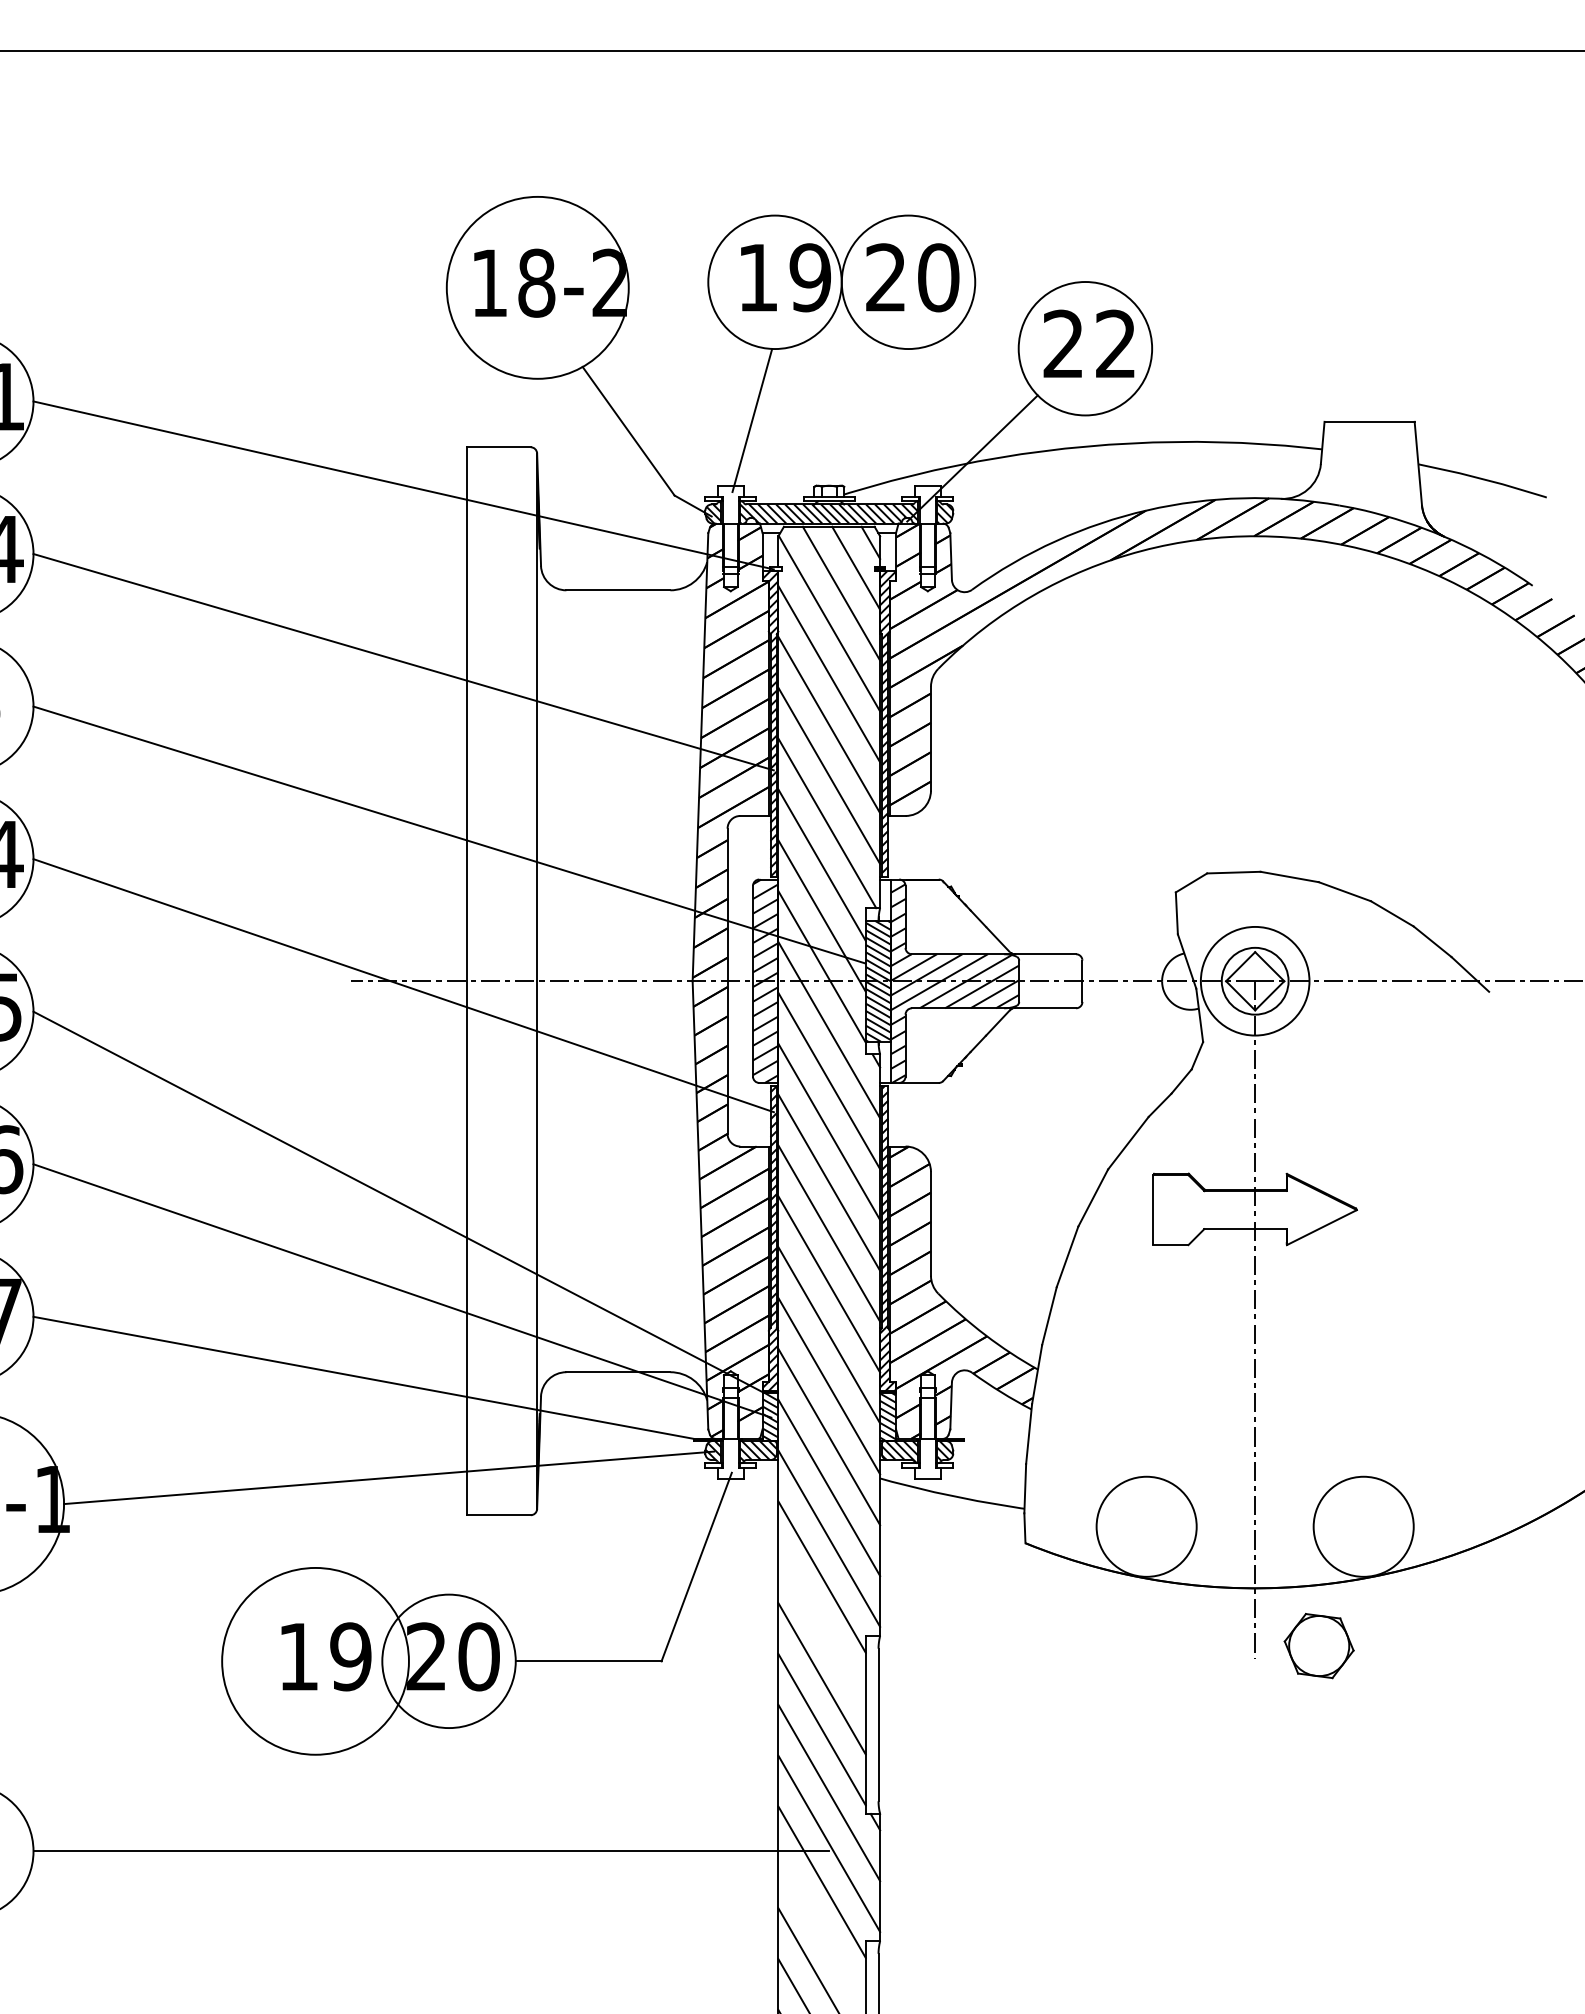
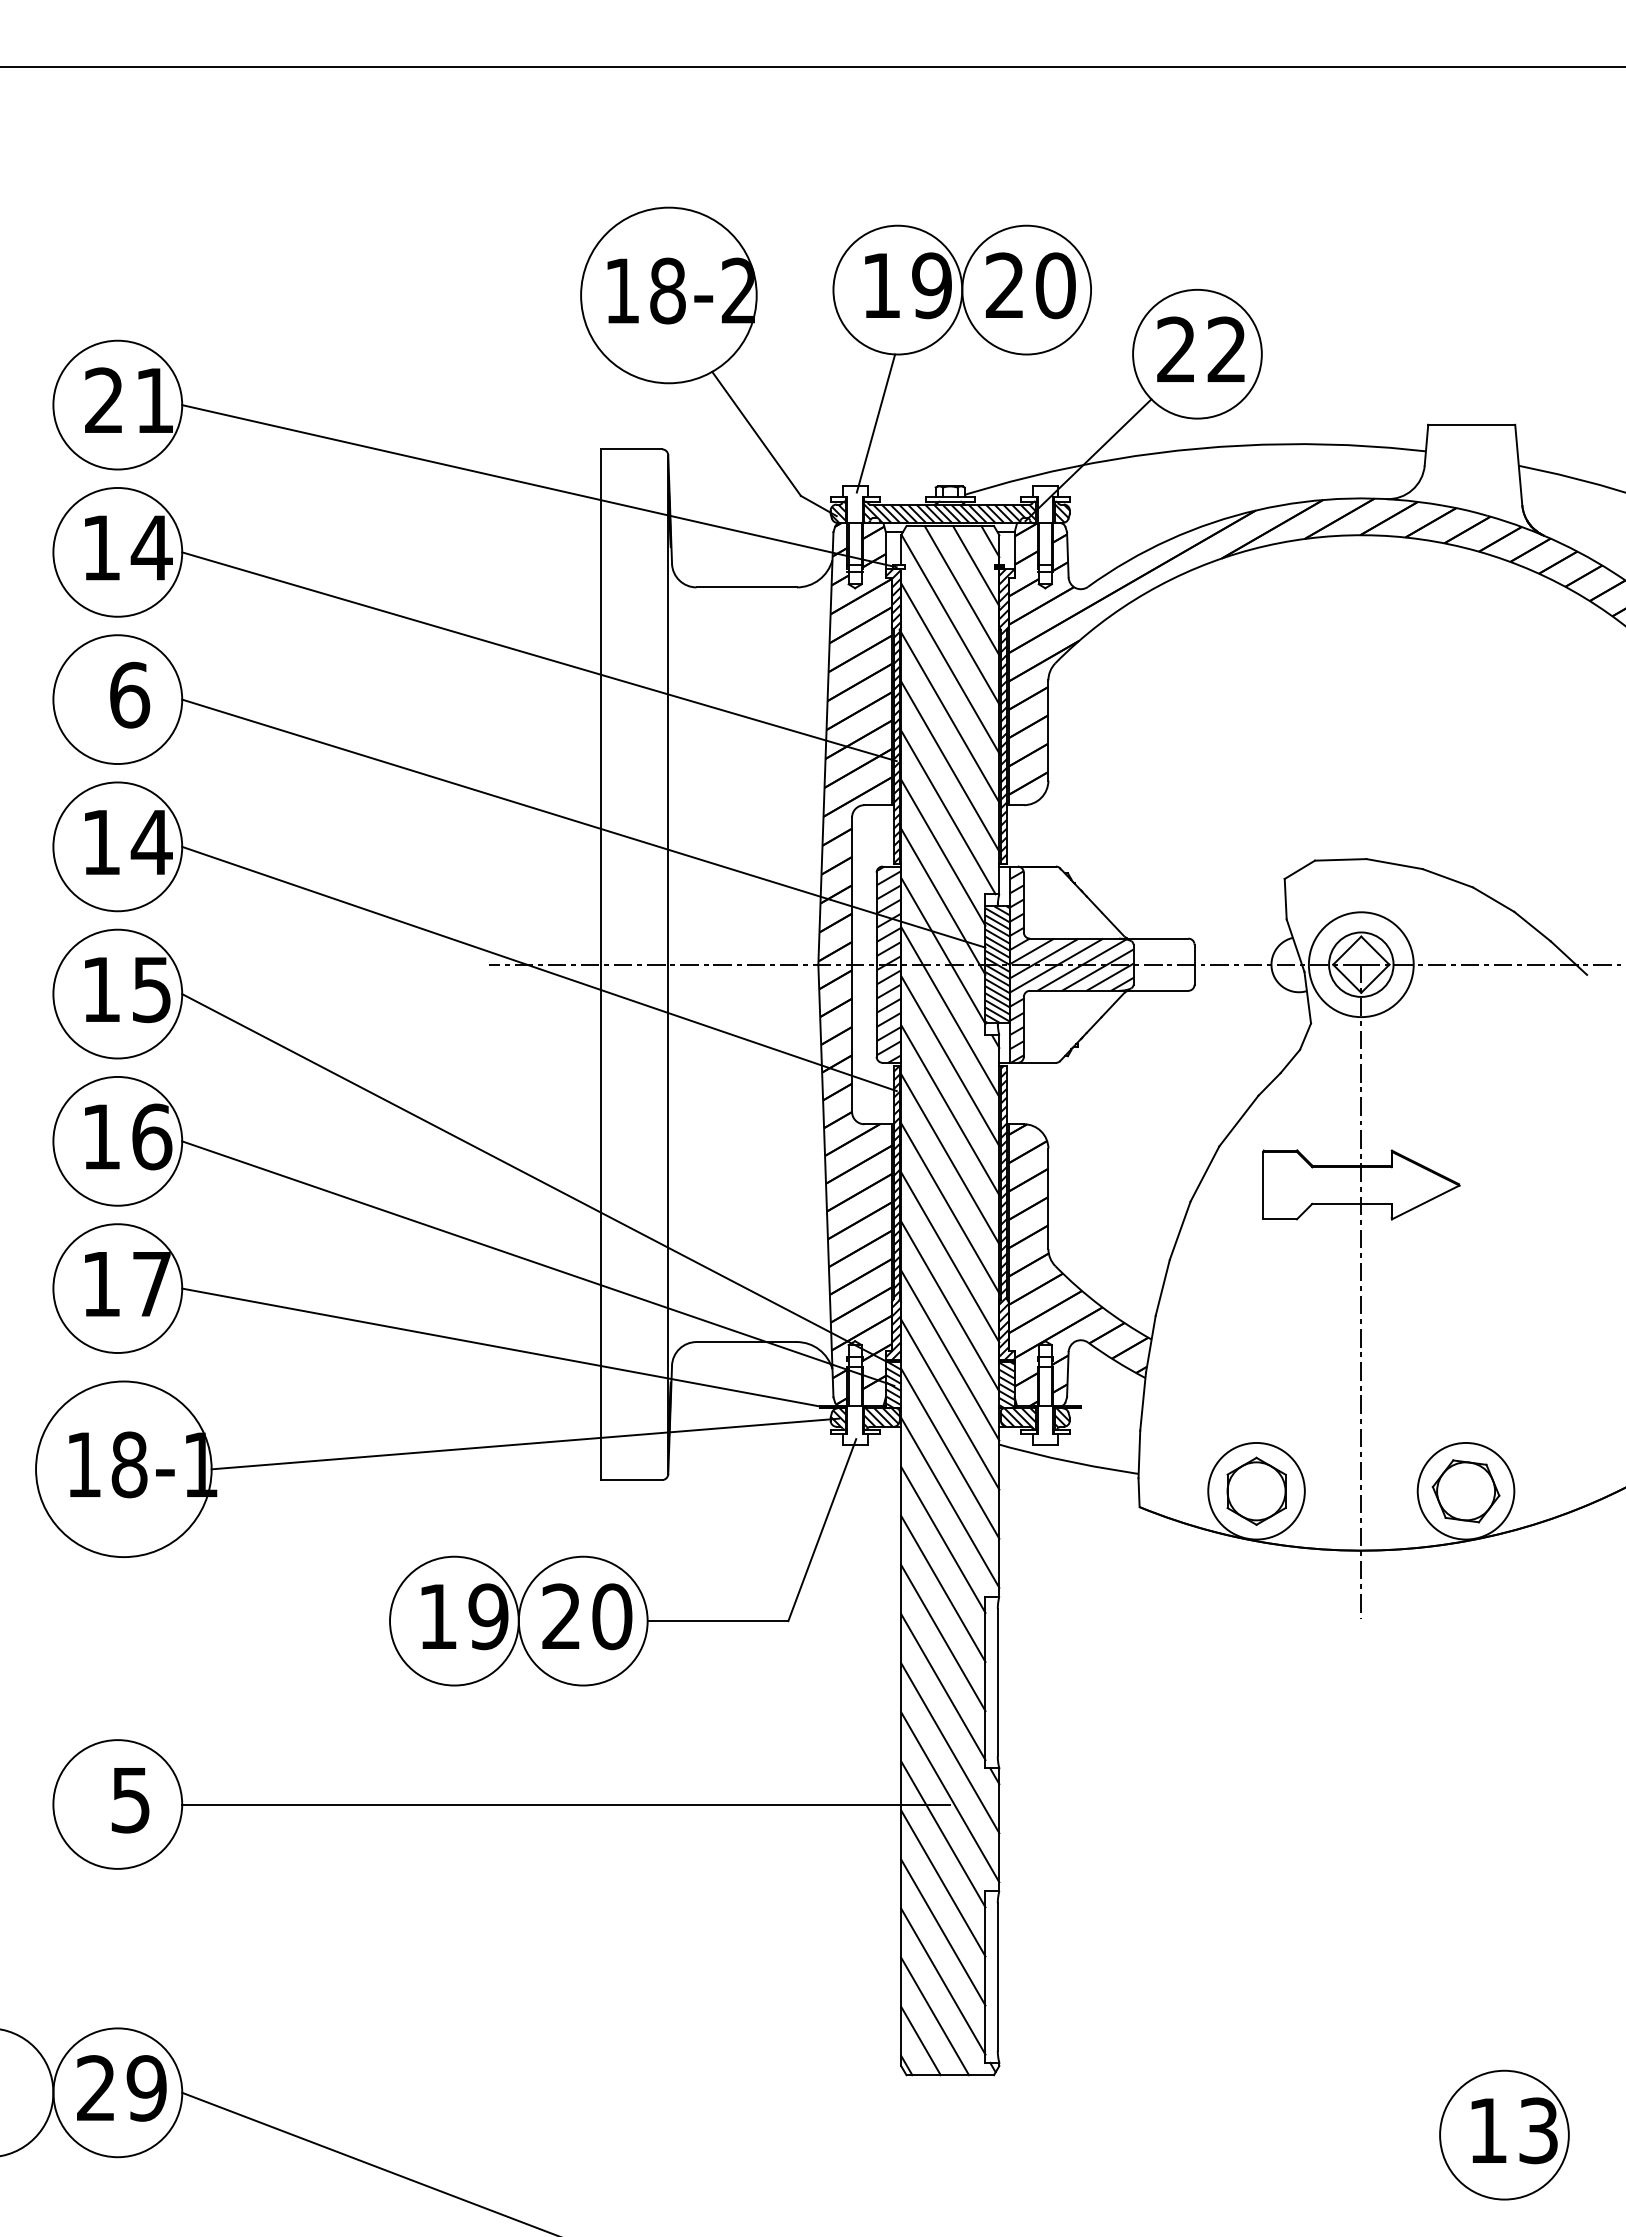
part: (1146, 1526) -> (1256, 1490), added
line: (822, 1627) -> (943, 1588), added
part: (1318, 1646) -> (1465, 1491), moved
circle: (315, 1660) -> (454, 1620), size x0.71
line: (822, 1933) -> (943, 1883), added

